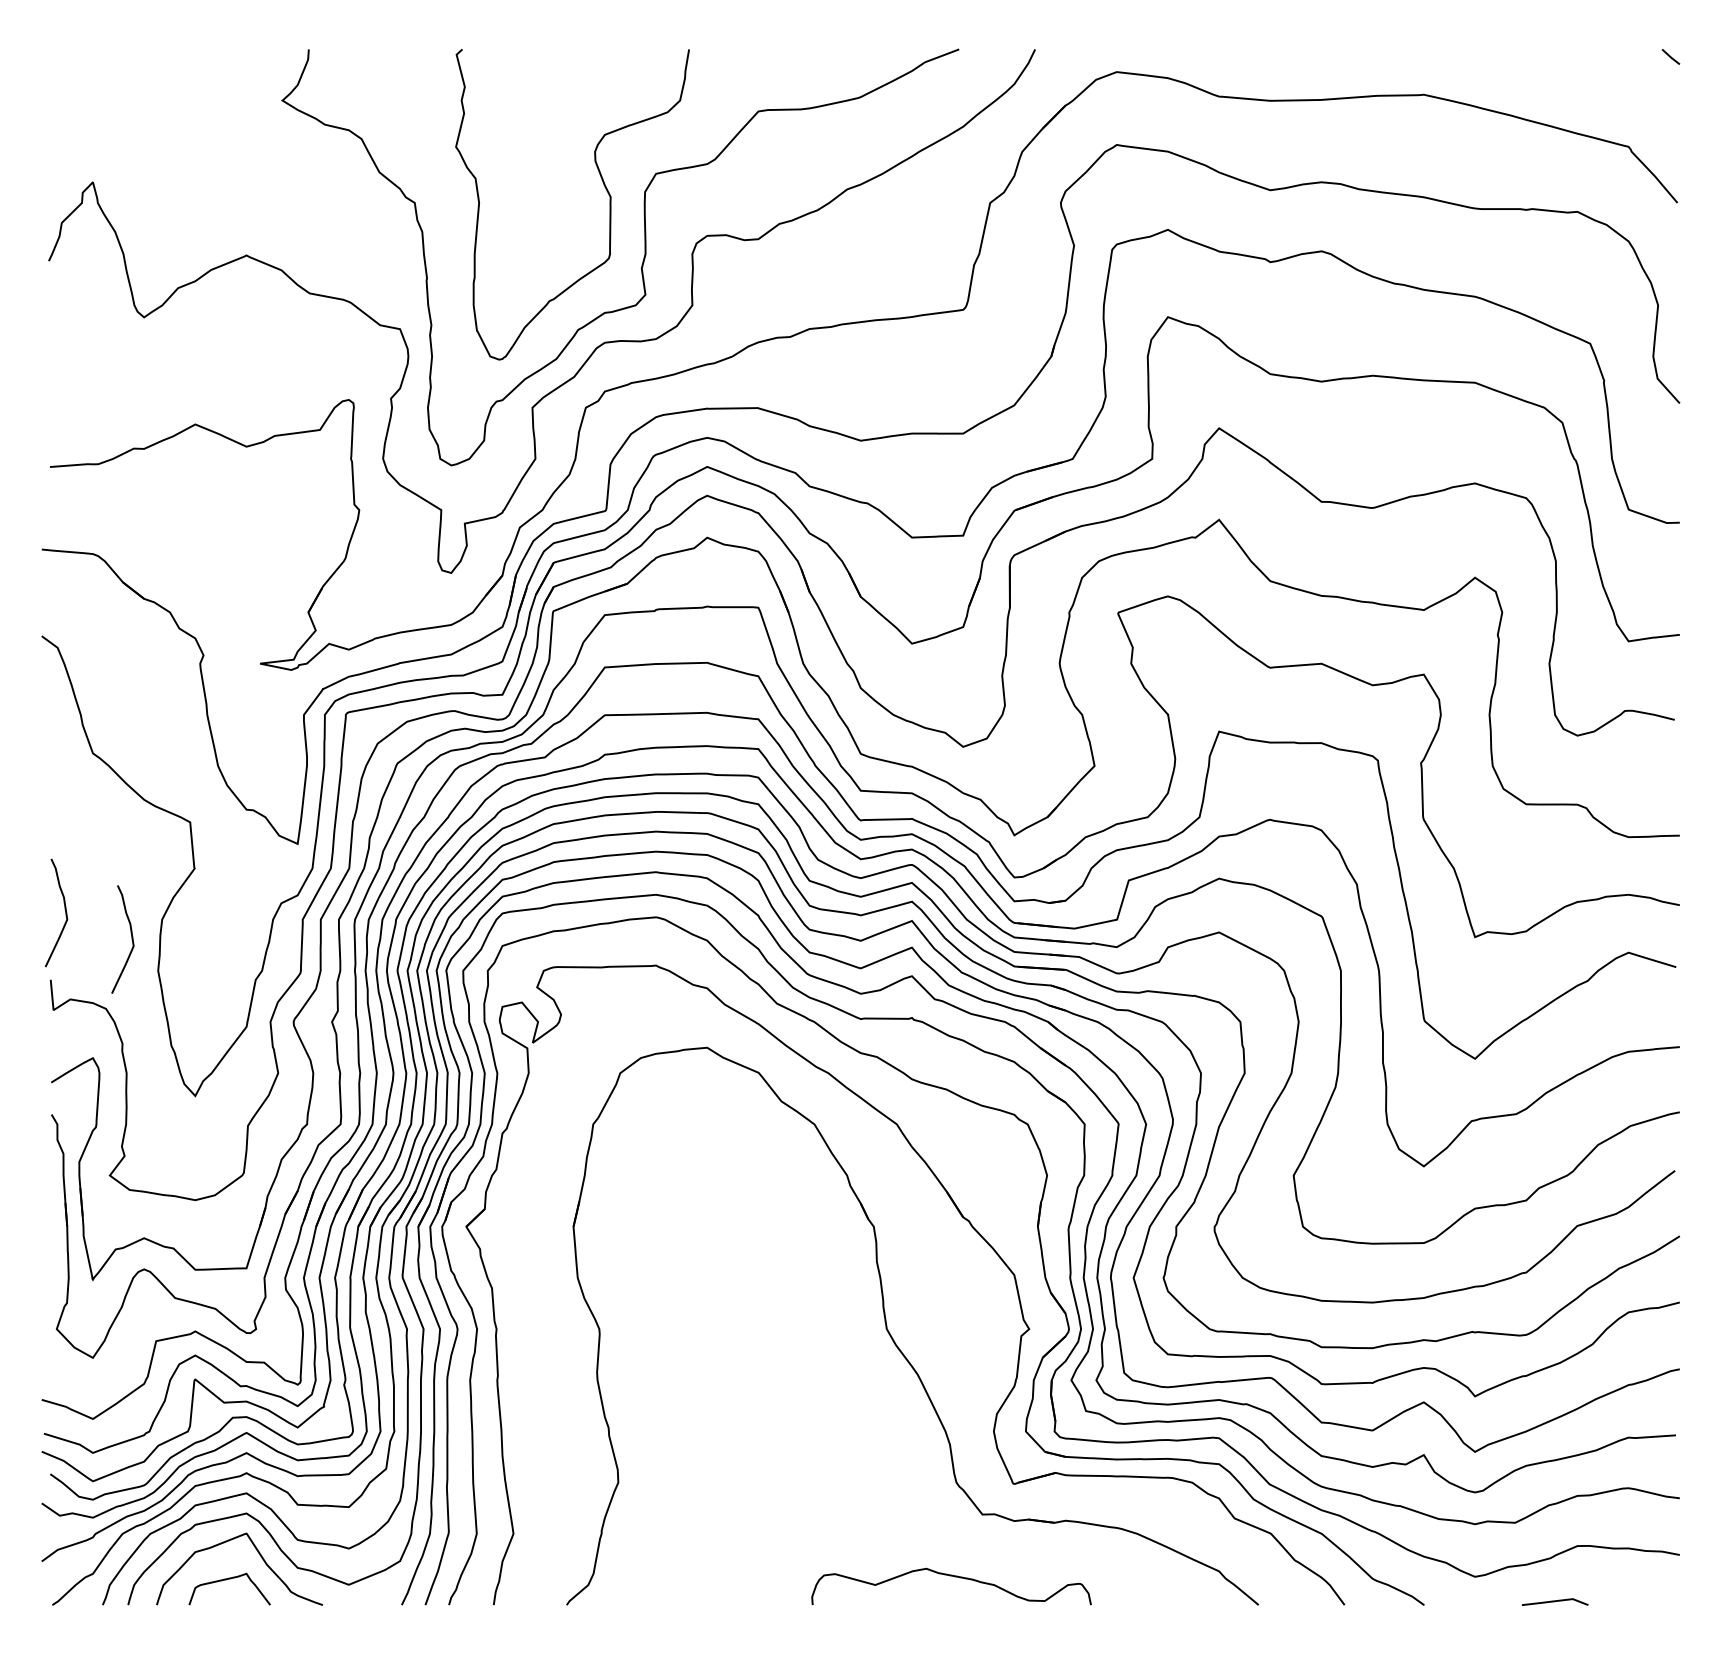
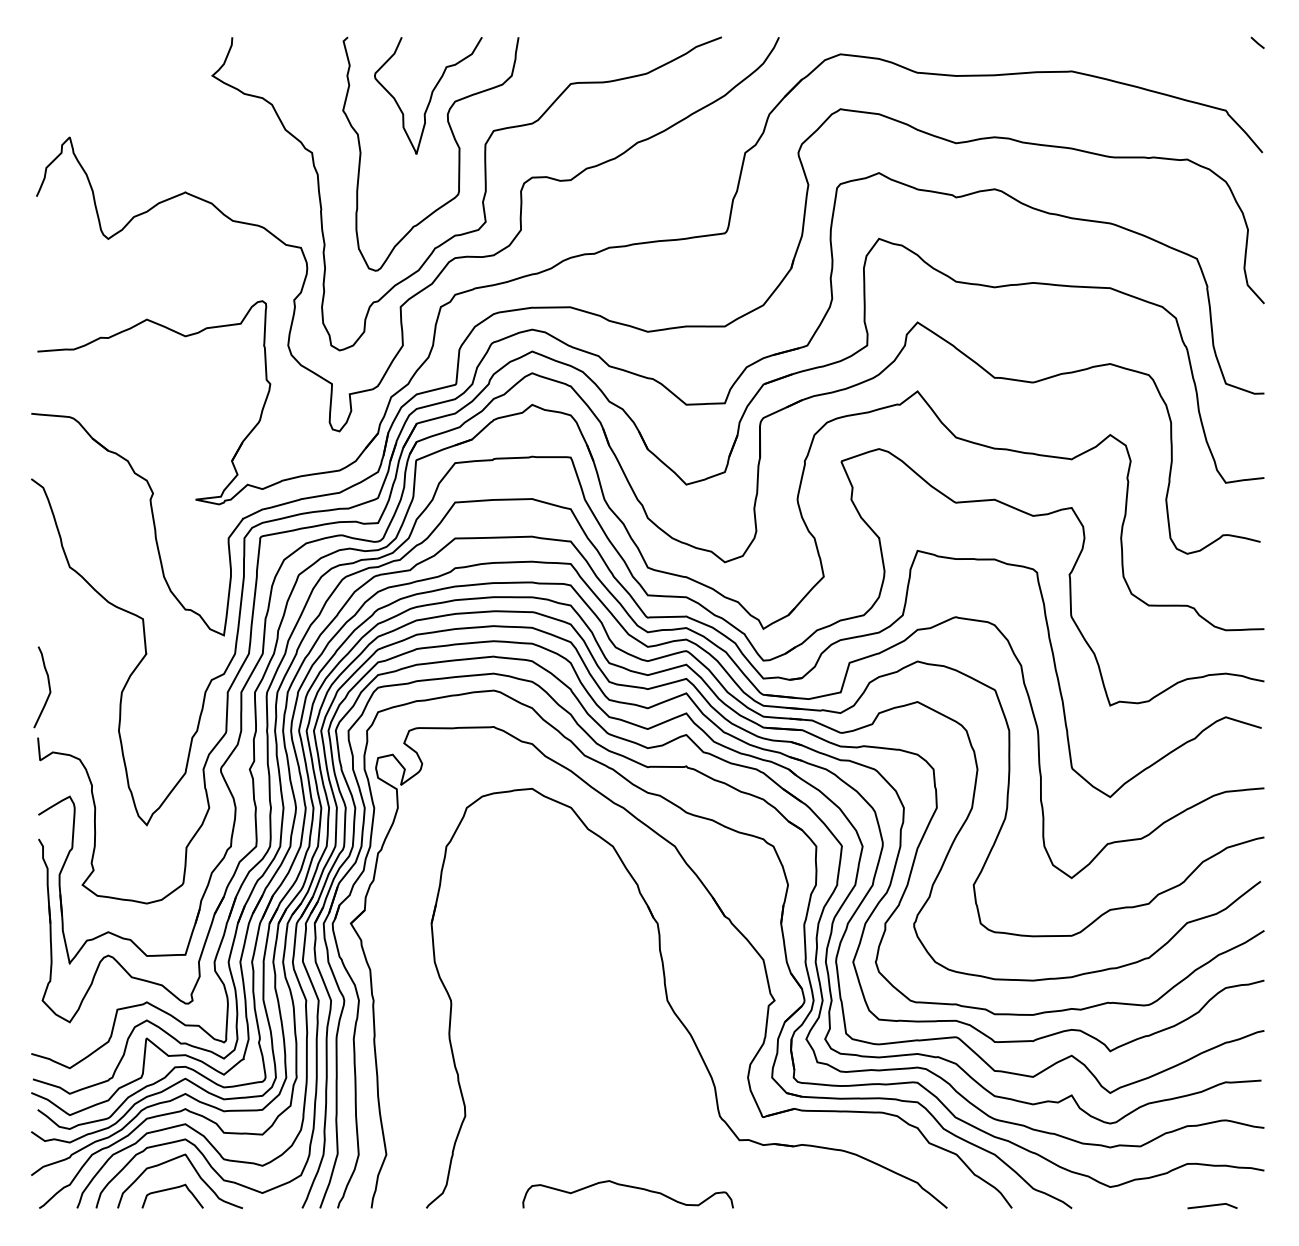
curve: (572, 126) -> (430, 95), added
curve: (131, 939) -> (98, 707), removed
curve: (952, 1577) -> (628, 1187), moved
line: (1555, 1602) -> (1212, 1206), moved

